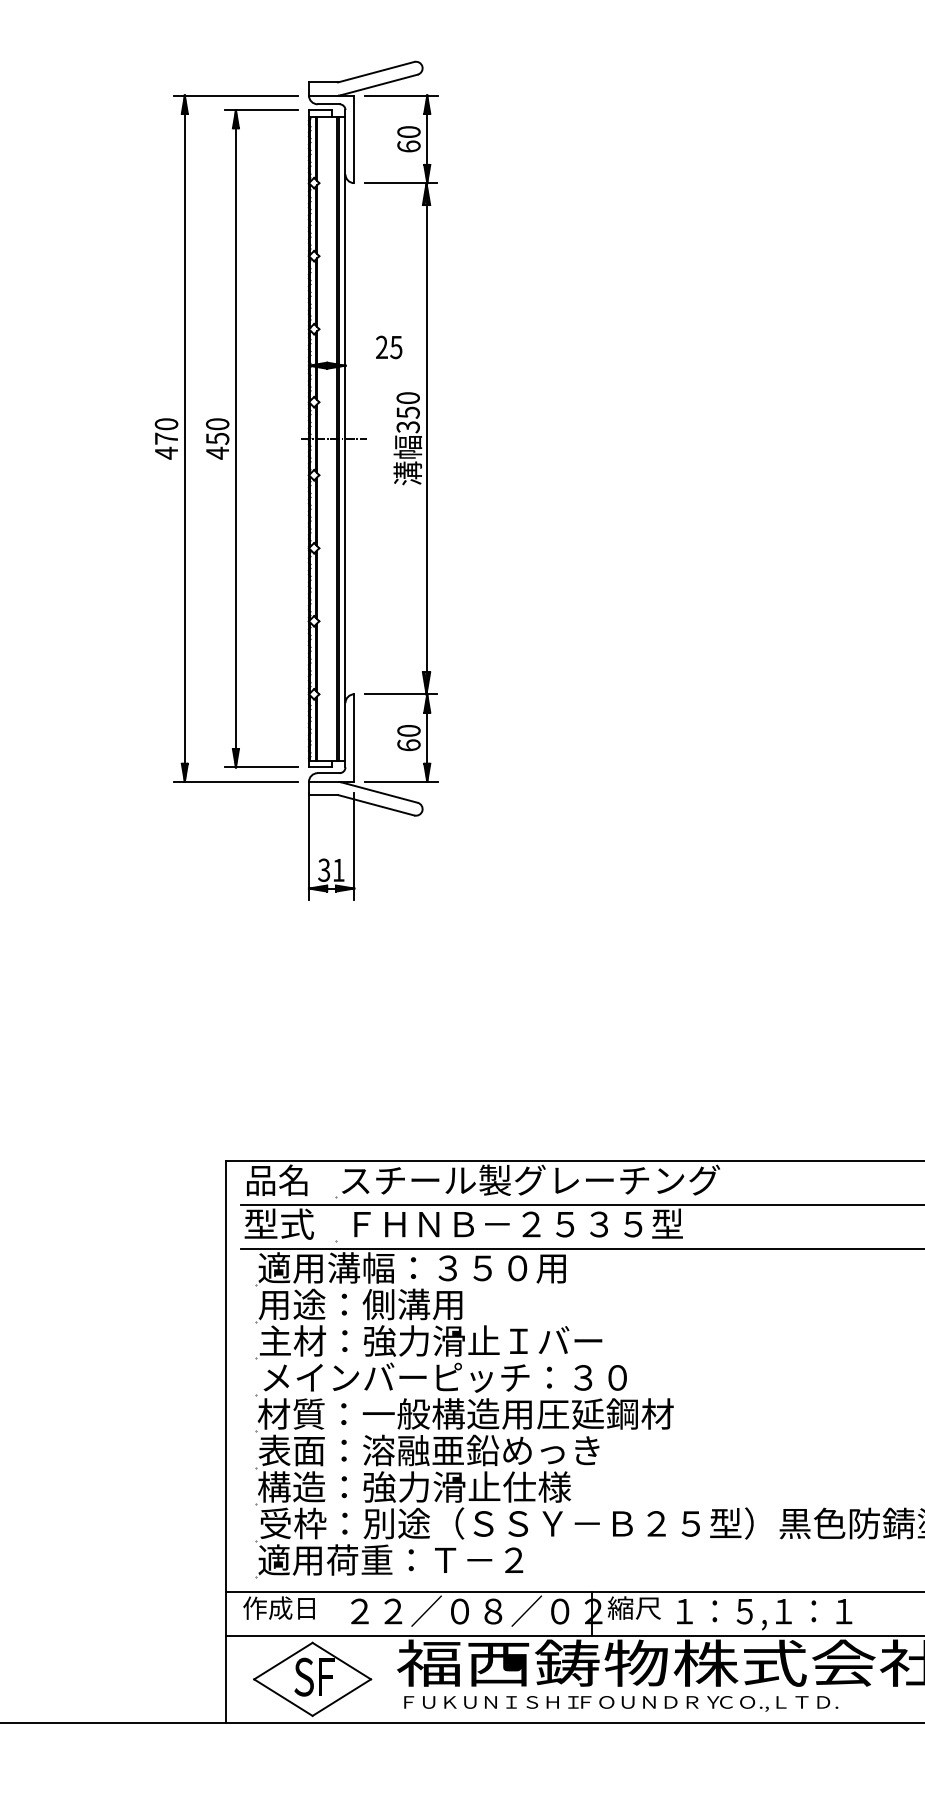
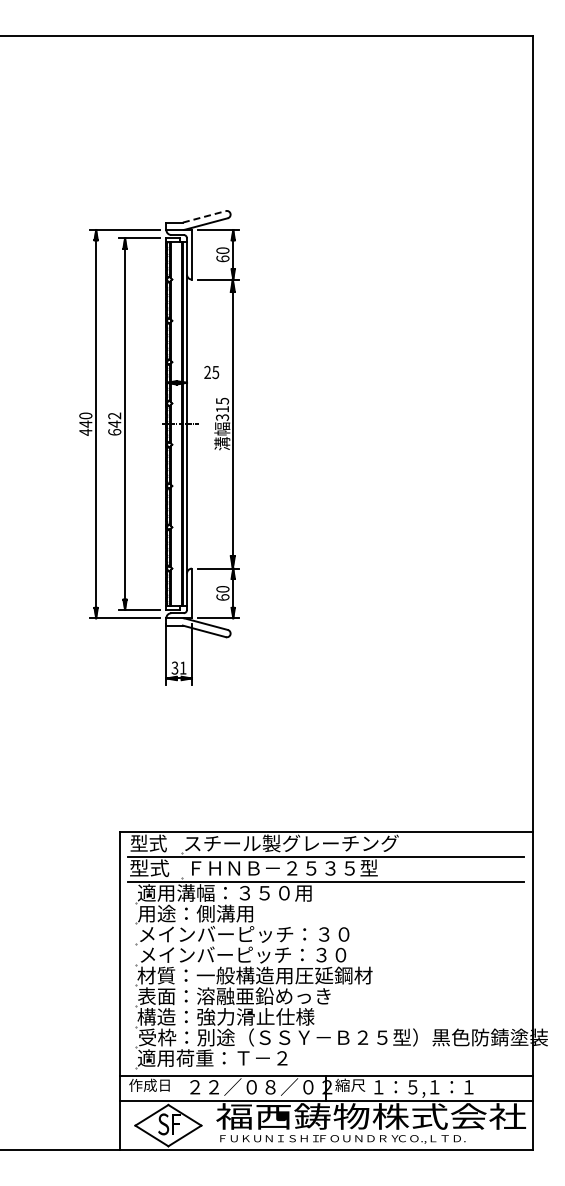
line: (376, 71) -> (204, 216), solid -> dashed
text: (408, 404) -> (222, 404), 350 -> 315
text: (165, 437) -> (85, 423), 470 -> 440
text: (217, 437) -> (114, 423), 450 -> 642
text: (277, 1180) -> (148, 843), 品名 -> 型式
text: (445, 1341) -> (243, 934), 主材：強力滑止Ｉバー -> メインバーピッチ：３０

